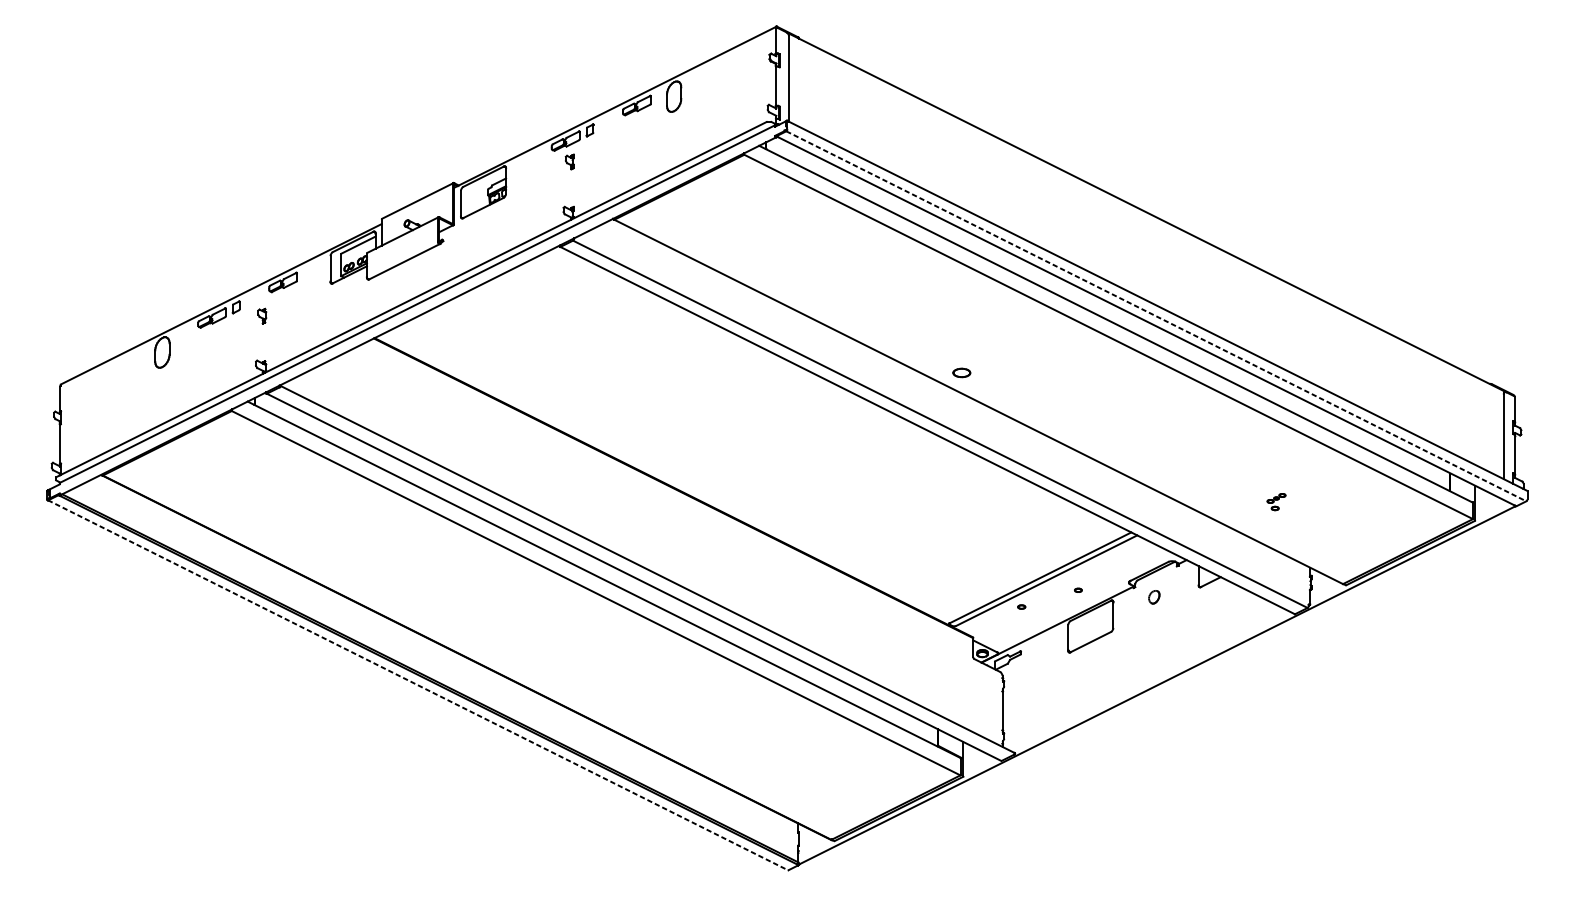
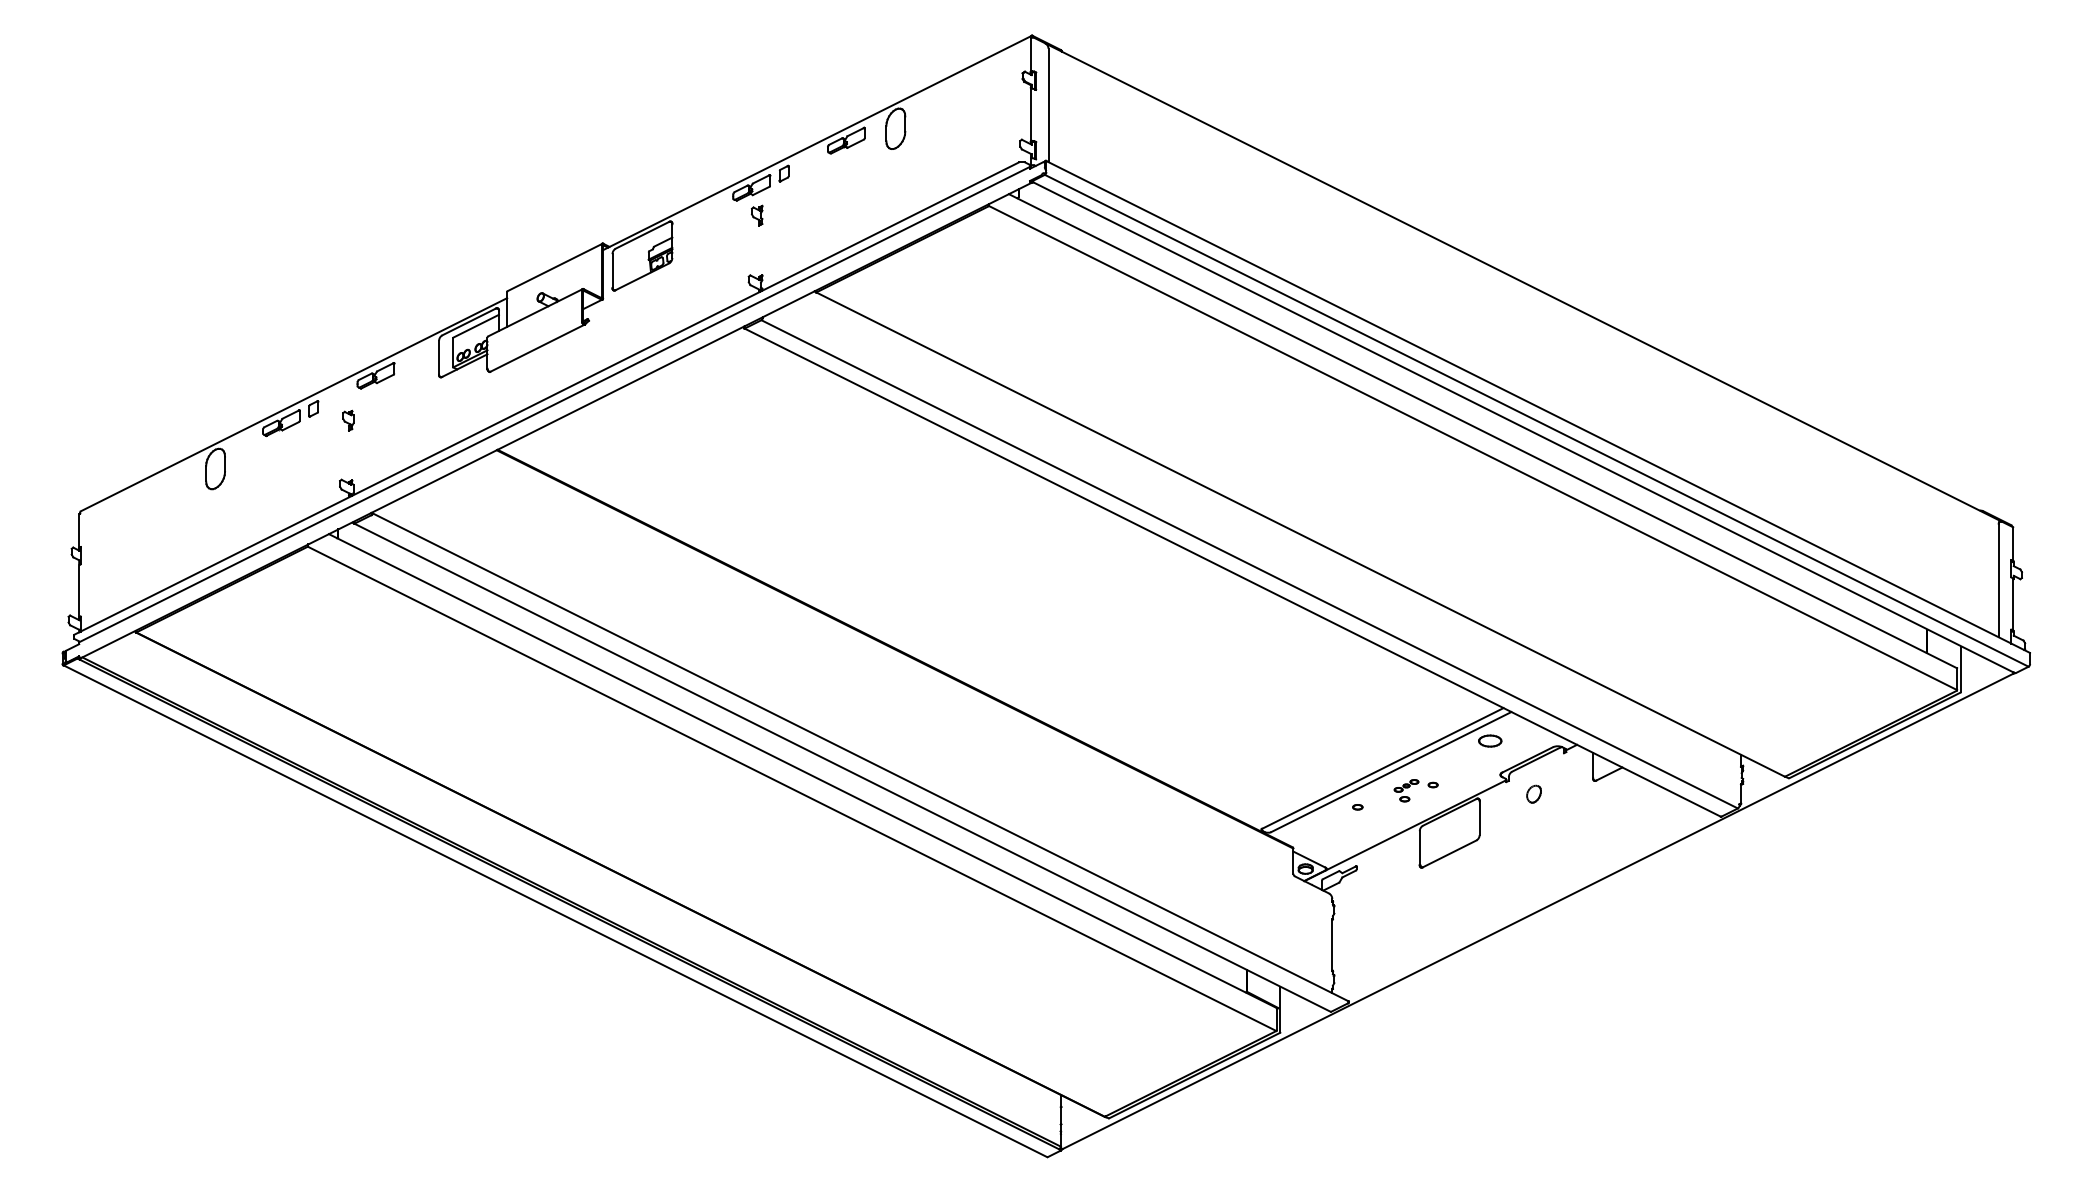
line: (1156, 316) -> (1536, 420), dashed -> solid
part: (962, 372) -> (1490, 740), moved
part: (1276, 501) -> (1406, 790), moved
line: (418, 685) -> (555, 911), dashed -> solid

